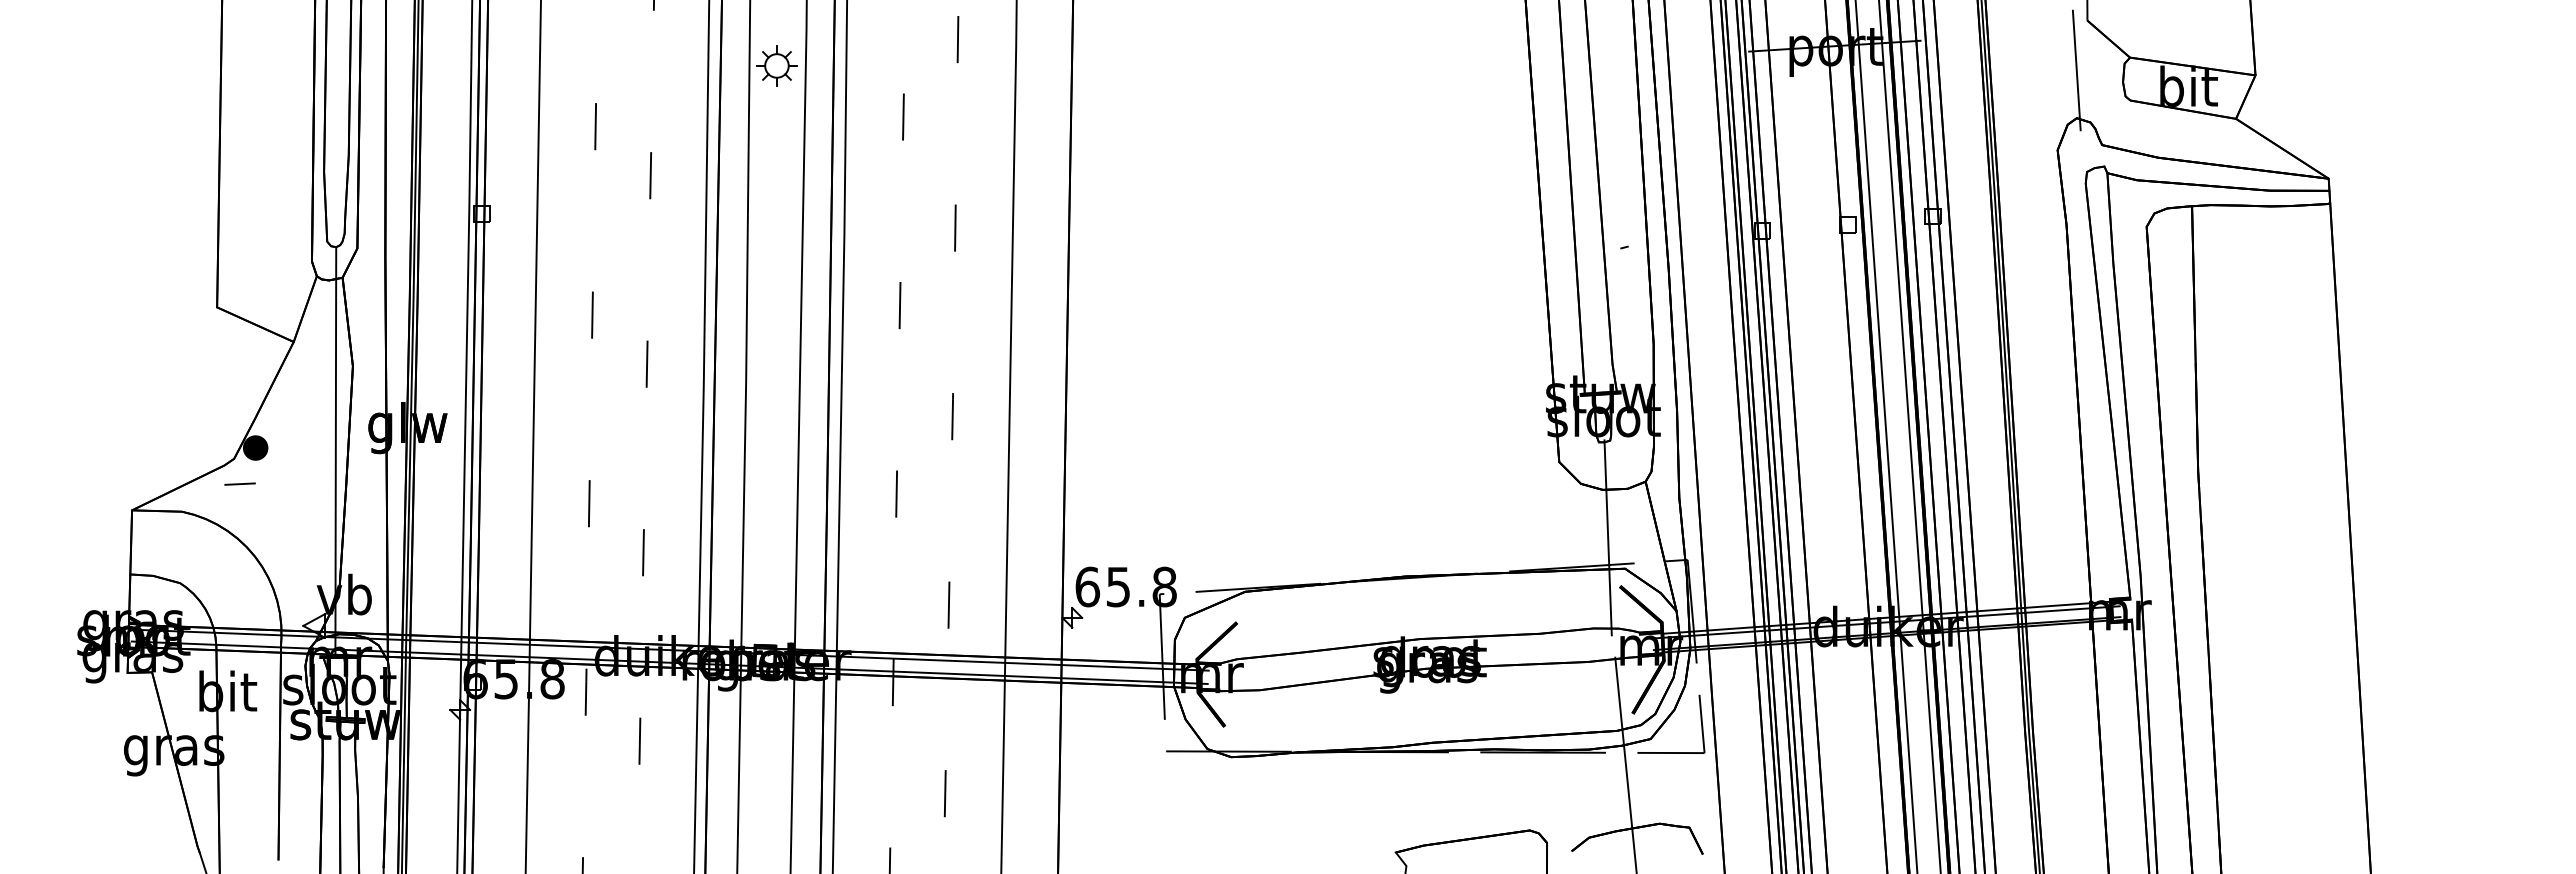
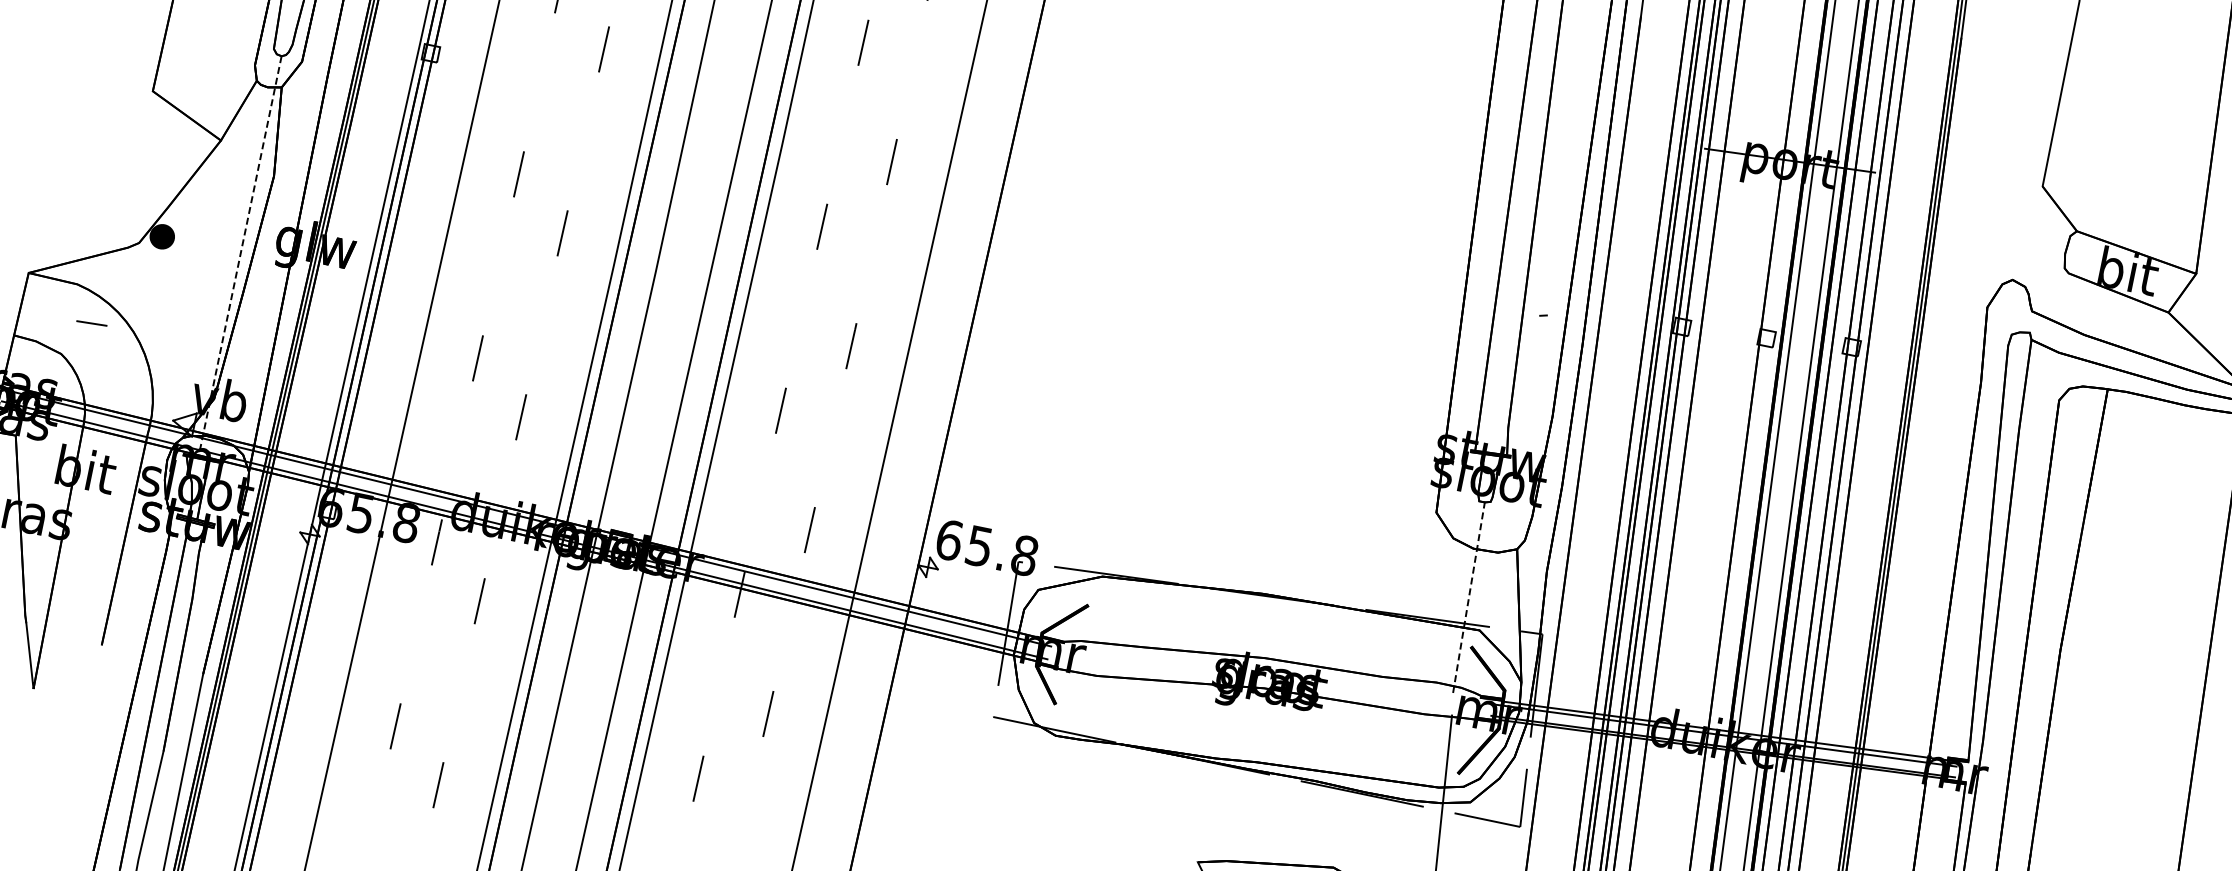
line: (2076, 70) -> (2021, 233), removed
line: (335, 453) -> (239, 258), solid -> dashed
line: (239, 483) -> (91, 322), moved
line: (1608, 537) -> (1469, 596), solid -> dashed

